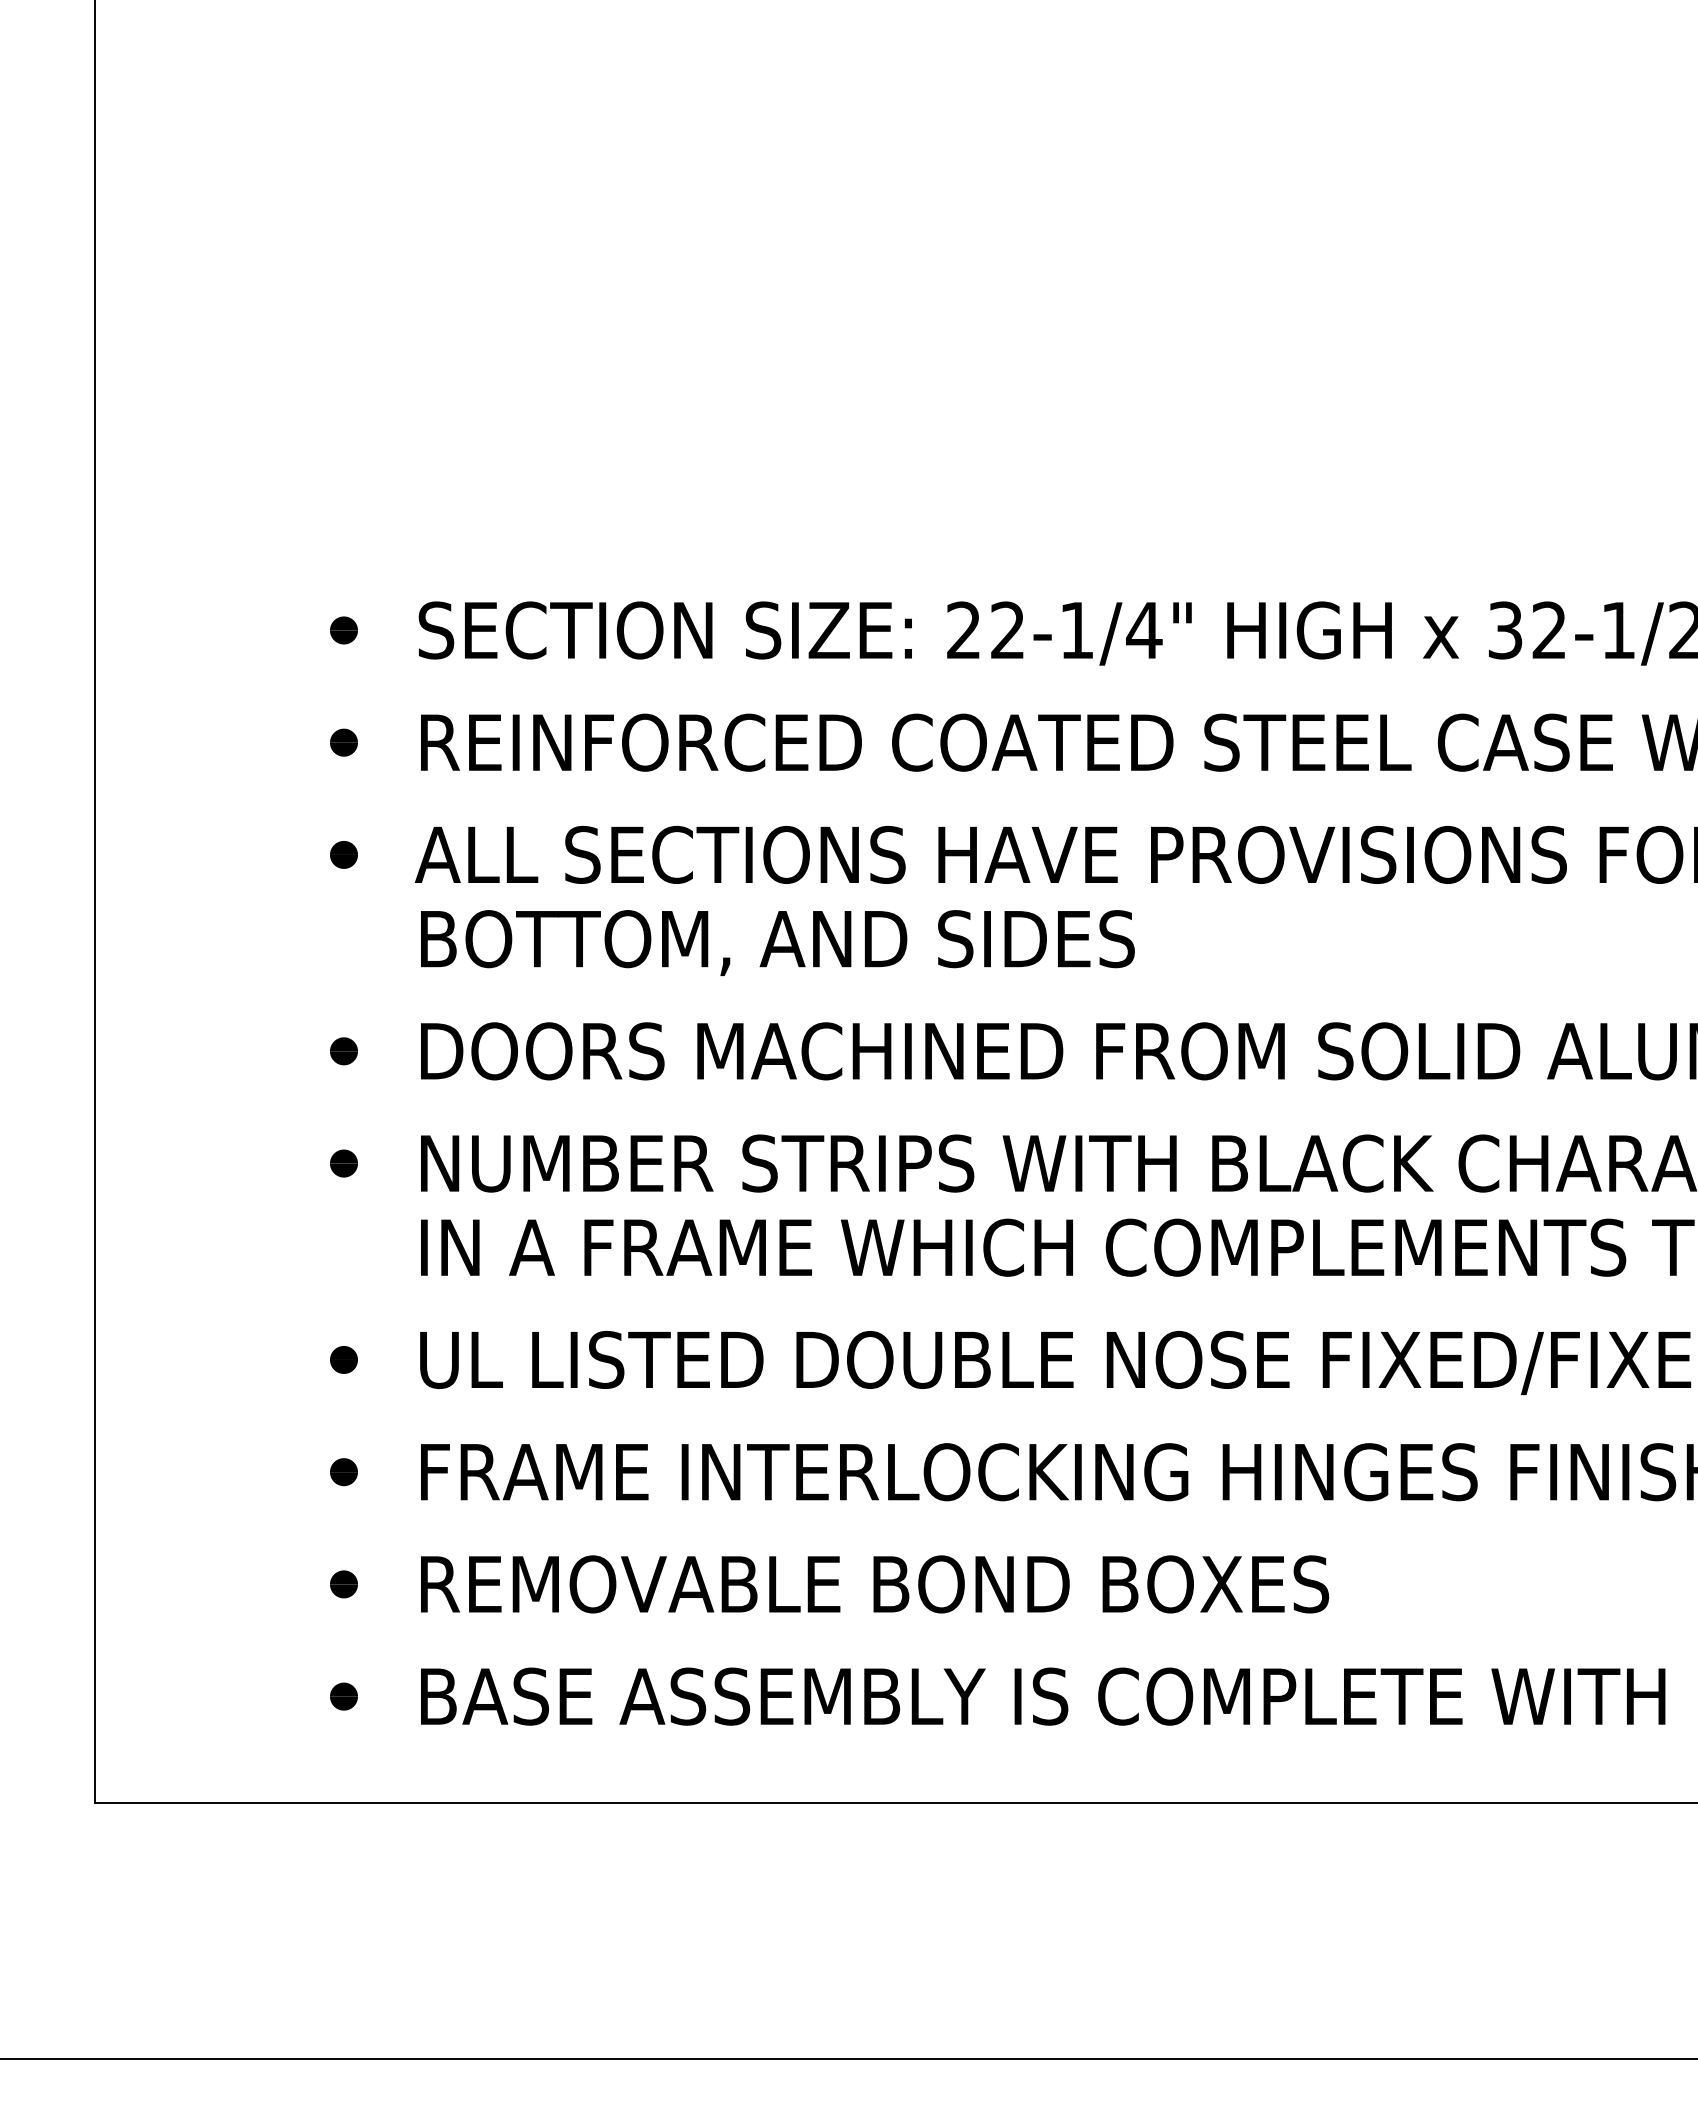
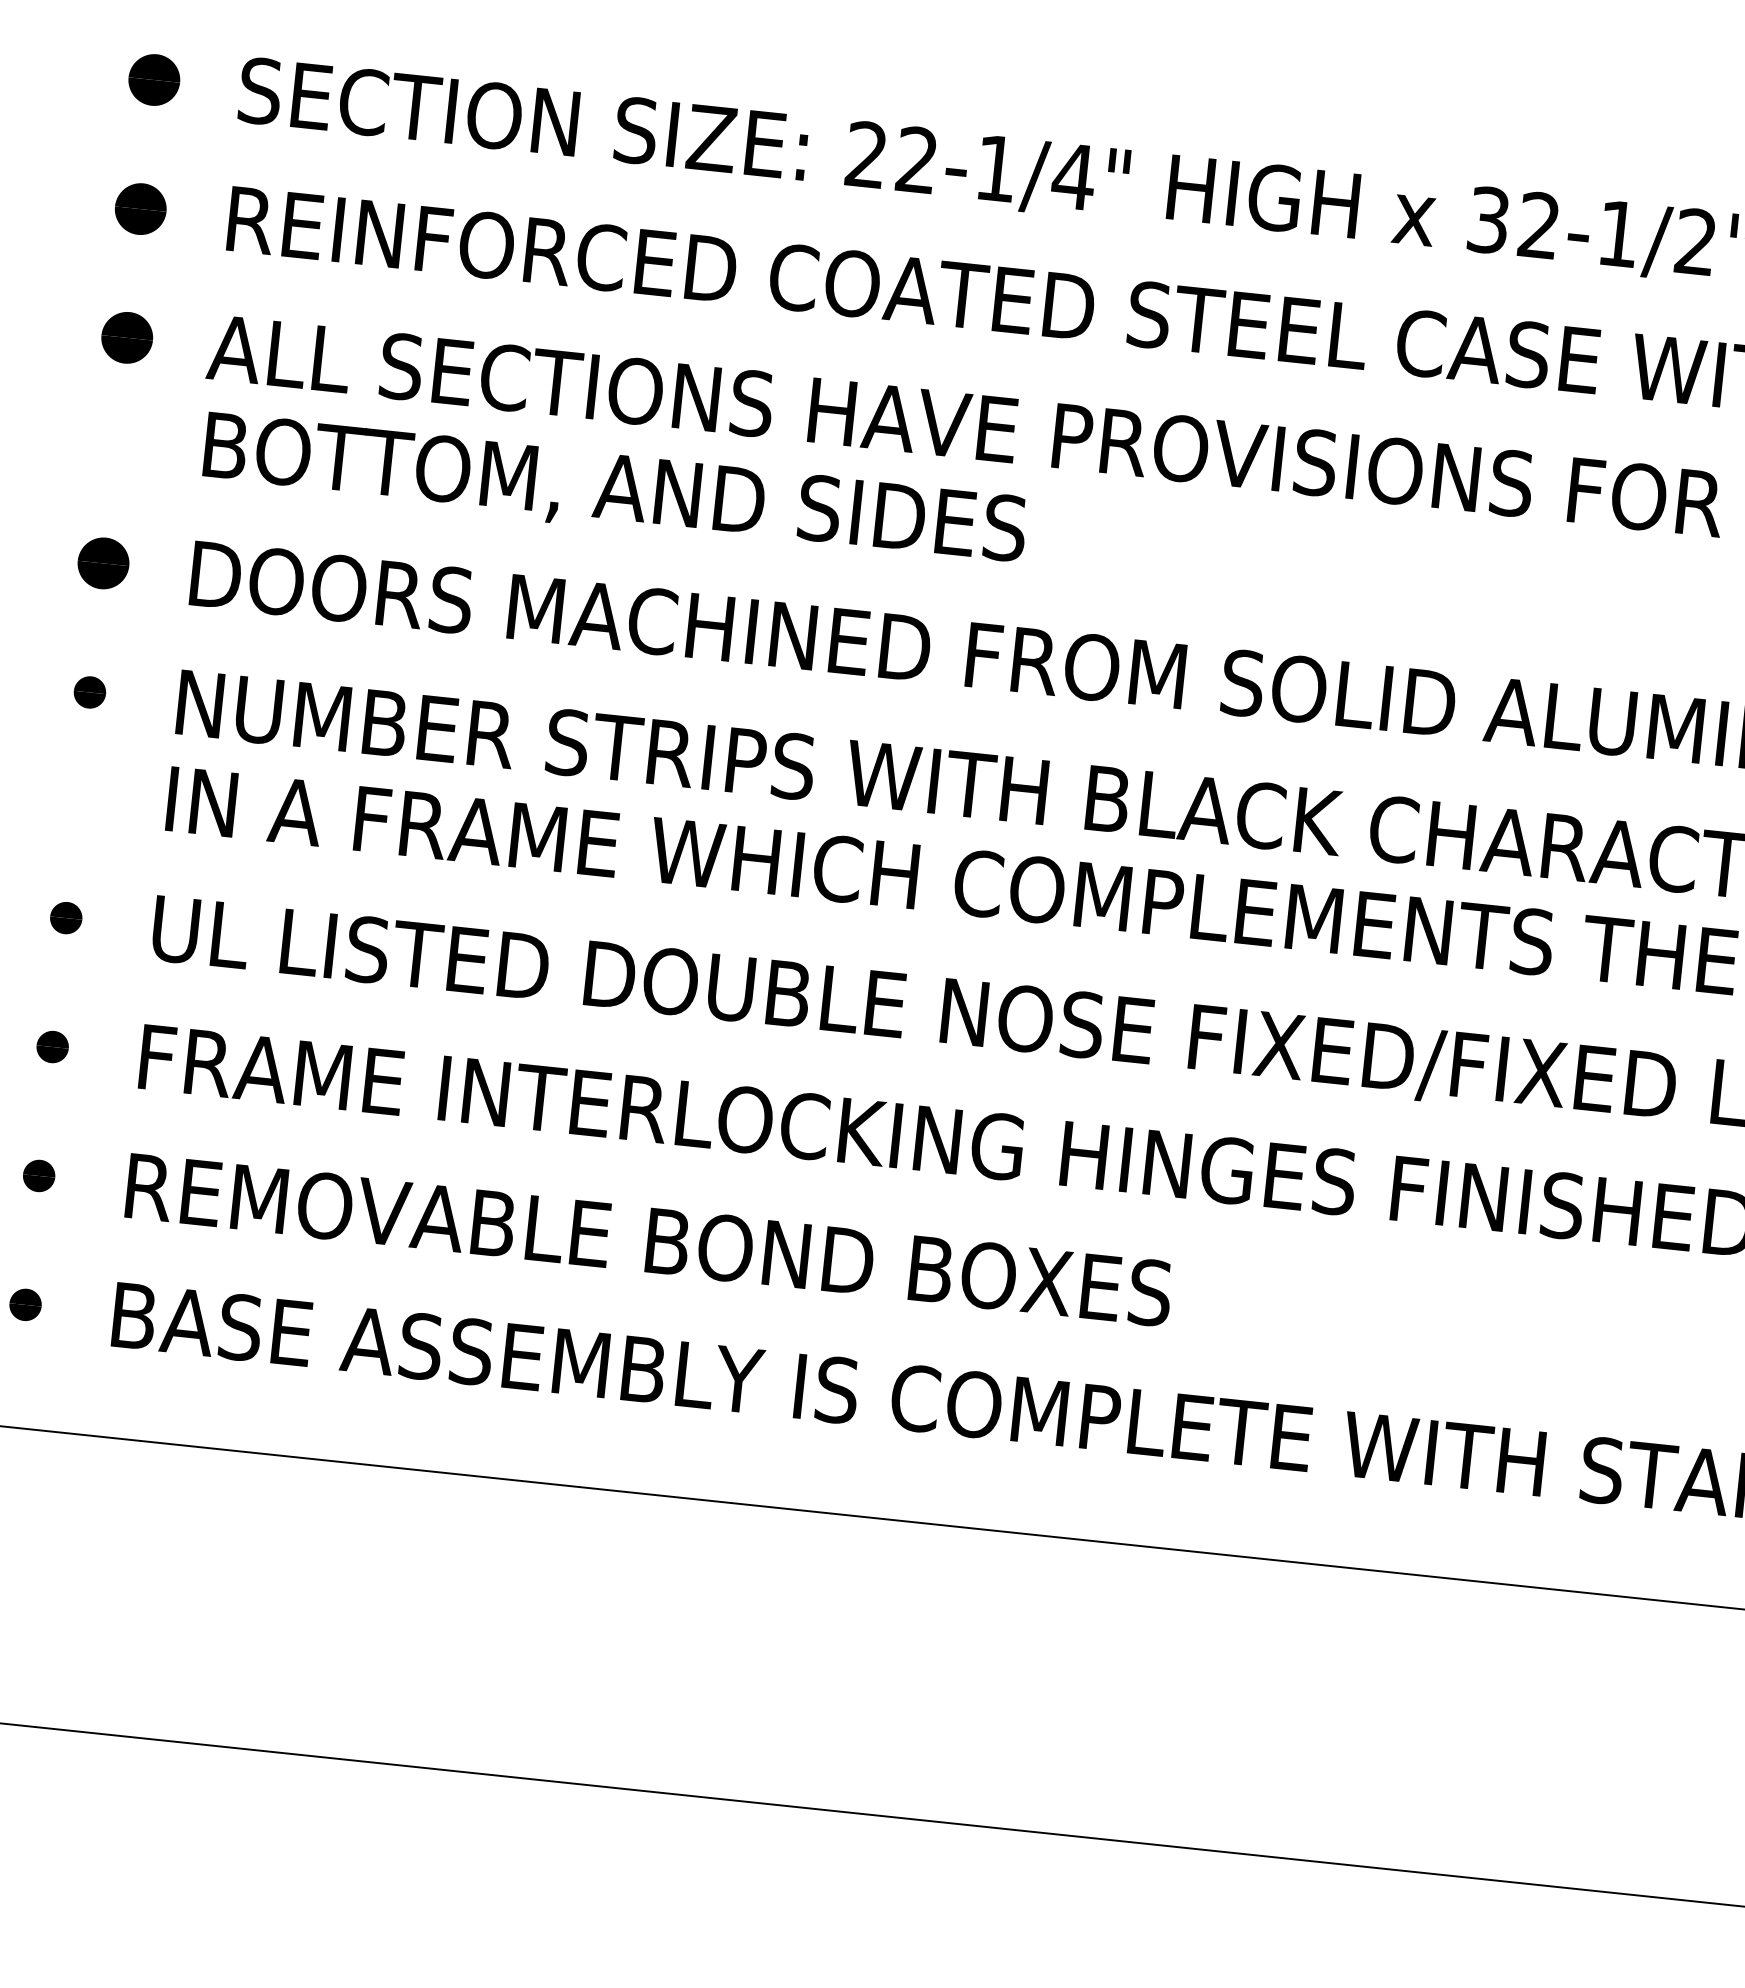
part: (343, 630) -> (153, 80), size x1.6
part: (343, 742) -> (140, 208), size x1.6
part: (343, 854) -> (126, 337), size x1.6
part: (343, 1051) -> (102, 563), size x1.6

